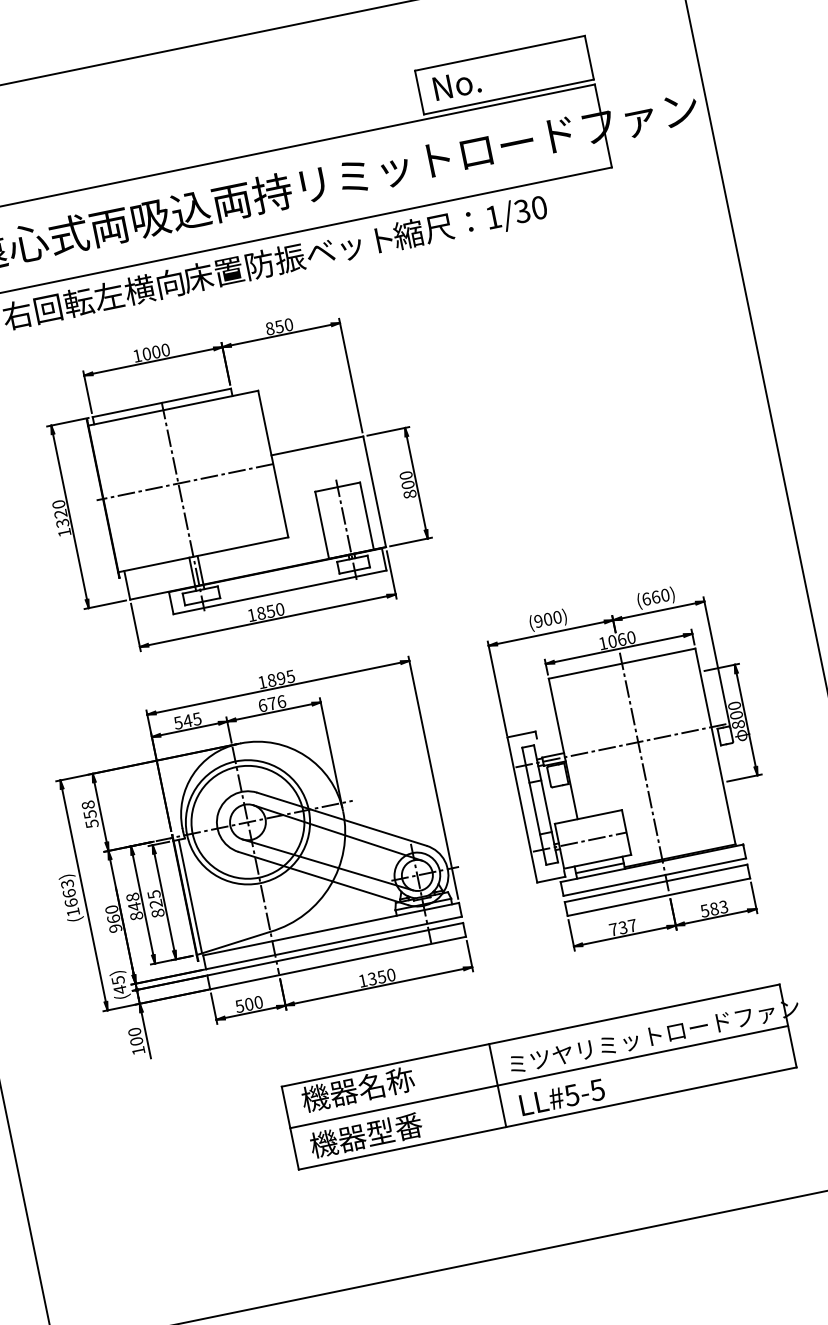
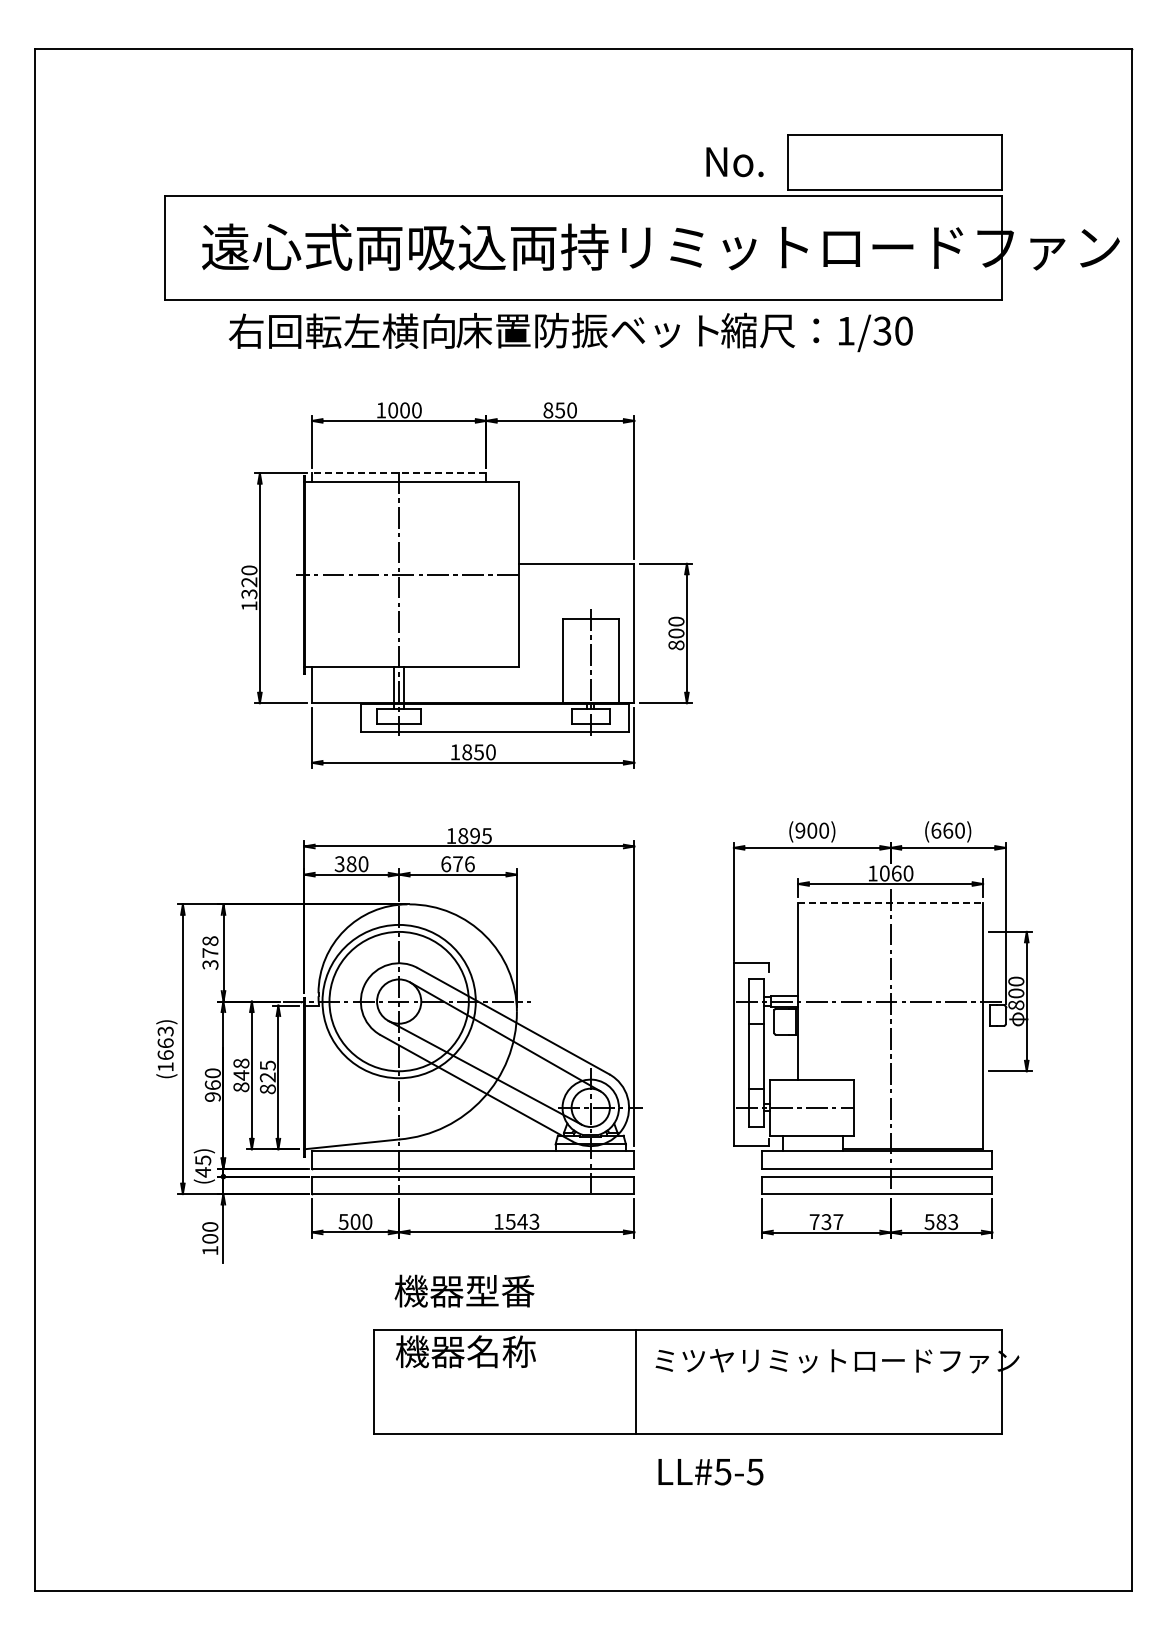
text: (456, 85) -> (734, 162), moved
line: (161, 403) -> (398, 473), solid -> dashed
line: (622, 663) -> (891, 902), solid -> dashed
text: (187, 721) -> (351, 864), 545 -> 380
text: (91, 818) -> (210, 958), 558 -> 378
line: (600, 868) -> (813, 1144), removed
line: (190, 896) -> (311, 1076), removed
text: (381, 976) -> (522, 1221), 1350 -> 1543
line: (538, 1076) -> (687, 1381), removed
text: (562, 1097) -> (710, 1472), moved
text: (366, 1134) -> (464, 1290), moved

